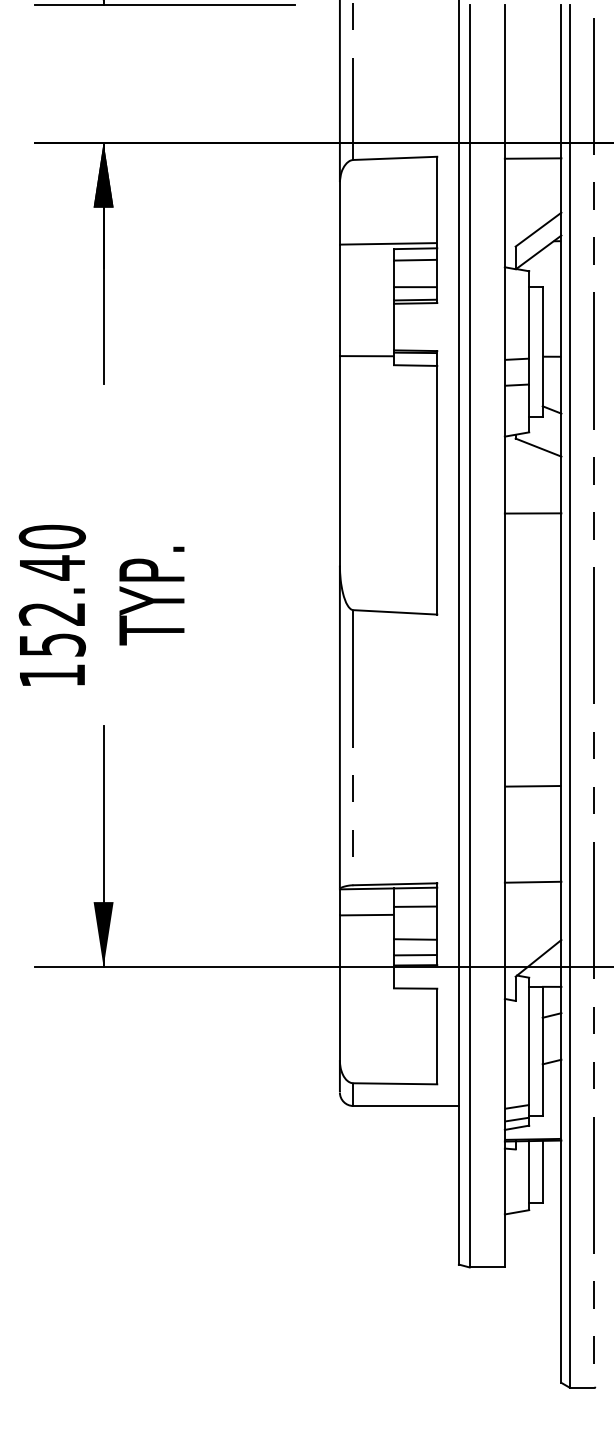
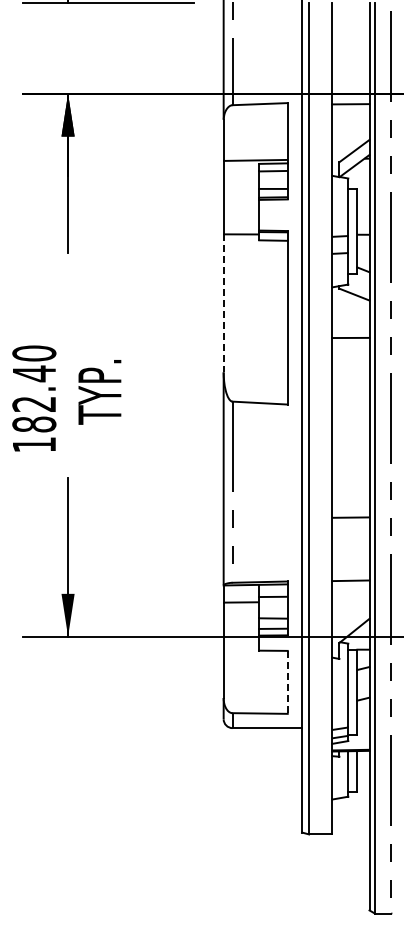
line: (339, 461) -> (223, 303), solid -> dashed
text: (52, 644) -> (34, 424), 152.40 -> 182.40
line: (436, 1036) -> (287, 682), solid -> dashed

